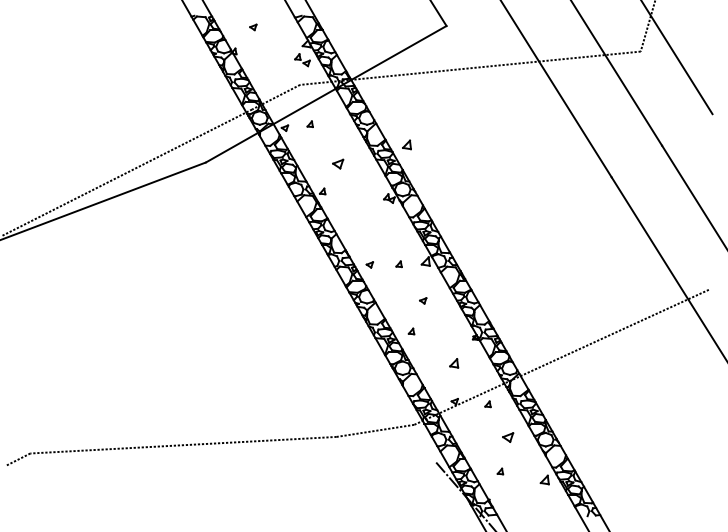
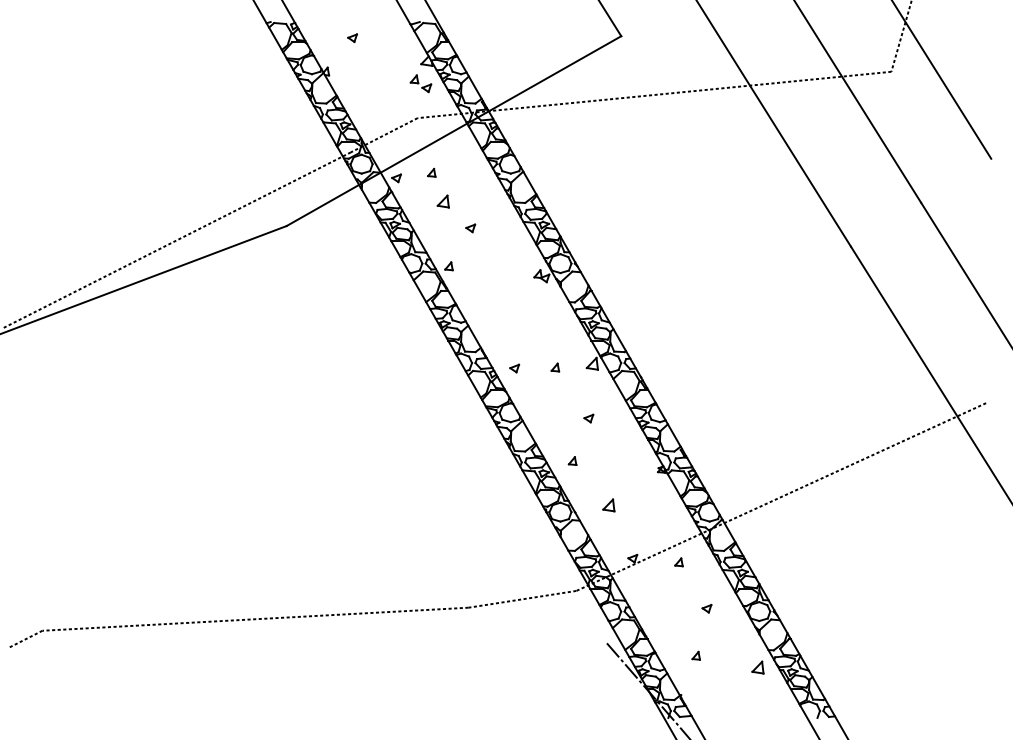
part: (406, 144) -> (442, 201), moved
part: (338, 164) -> (470, 228), size x0.62
part: (453, 363) -> (608, 505), moved
part: (507, 437) -> (706, 608), size x0.62

